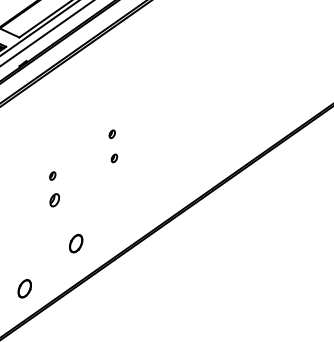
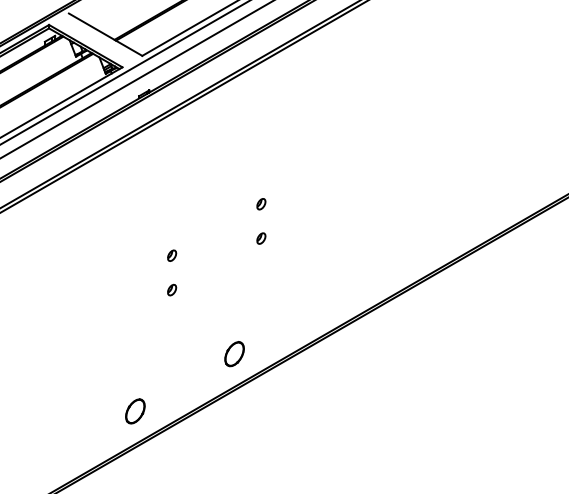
part: (55, 199) -> (172, 289), size x0.62
part: (76, 243) -> (234, 354), moved
part: (24, 288) -> (135, 411), moved

